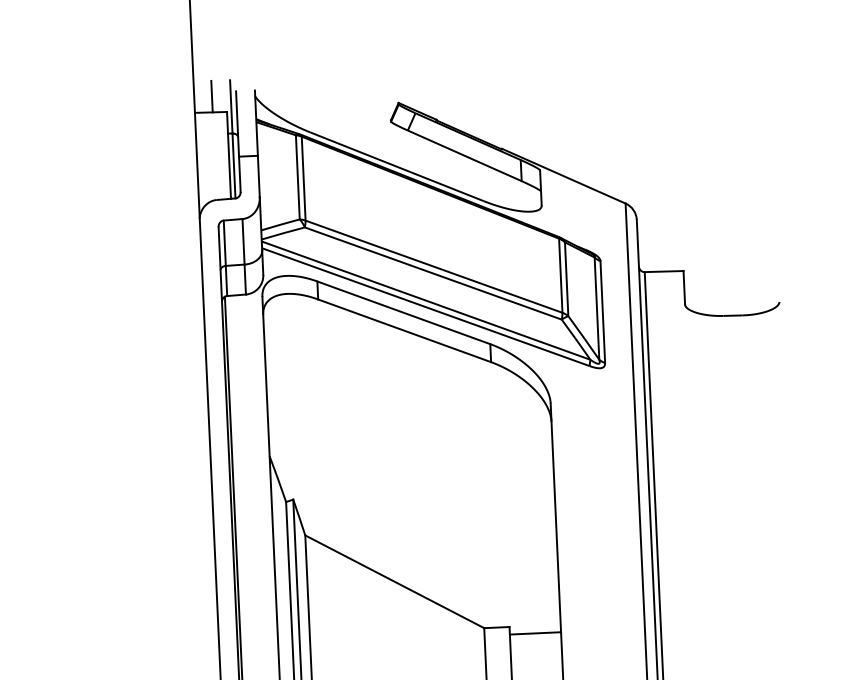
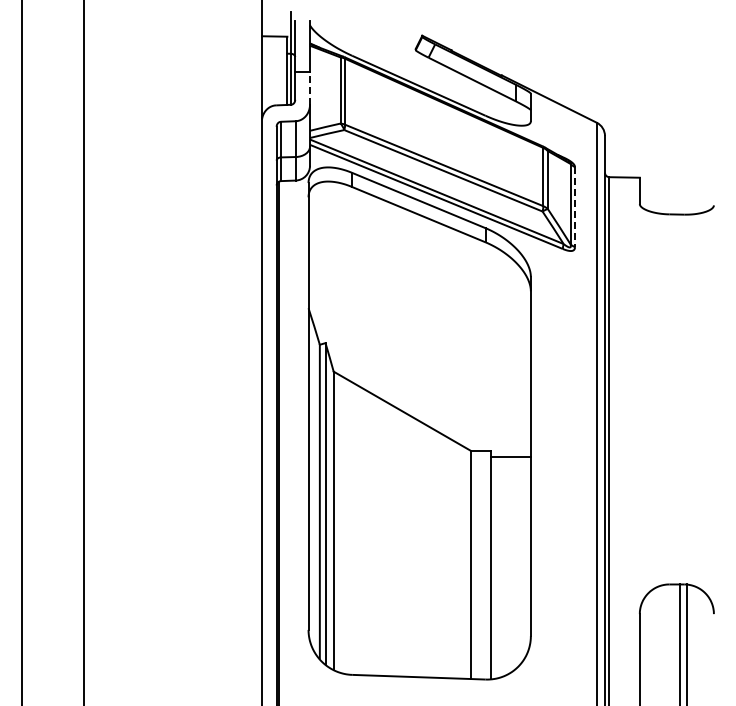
line: (212, 95) -> (276, 23), removed
line: (259, 175) -> (310, 87), solid -> dashed
line: (603, 312) -> (575, 207), solid -> dashed

